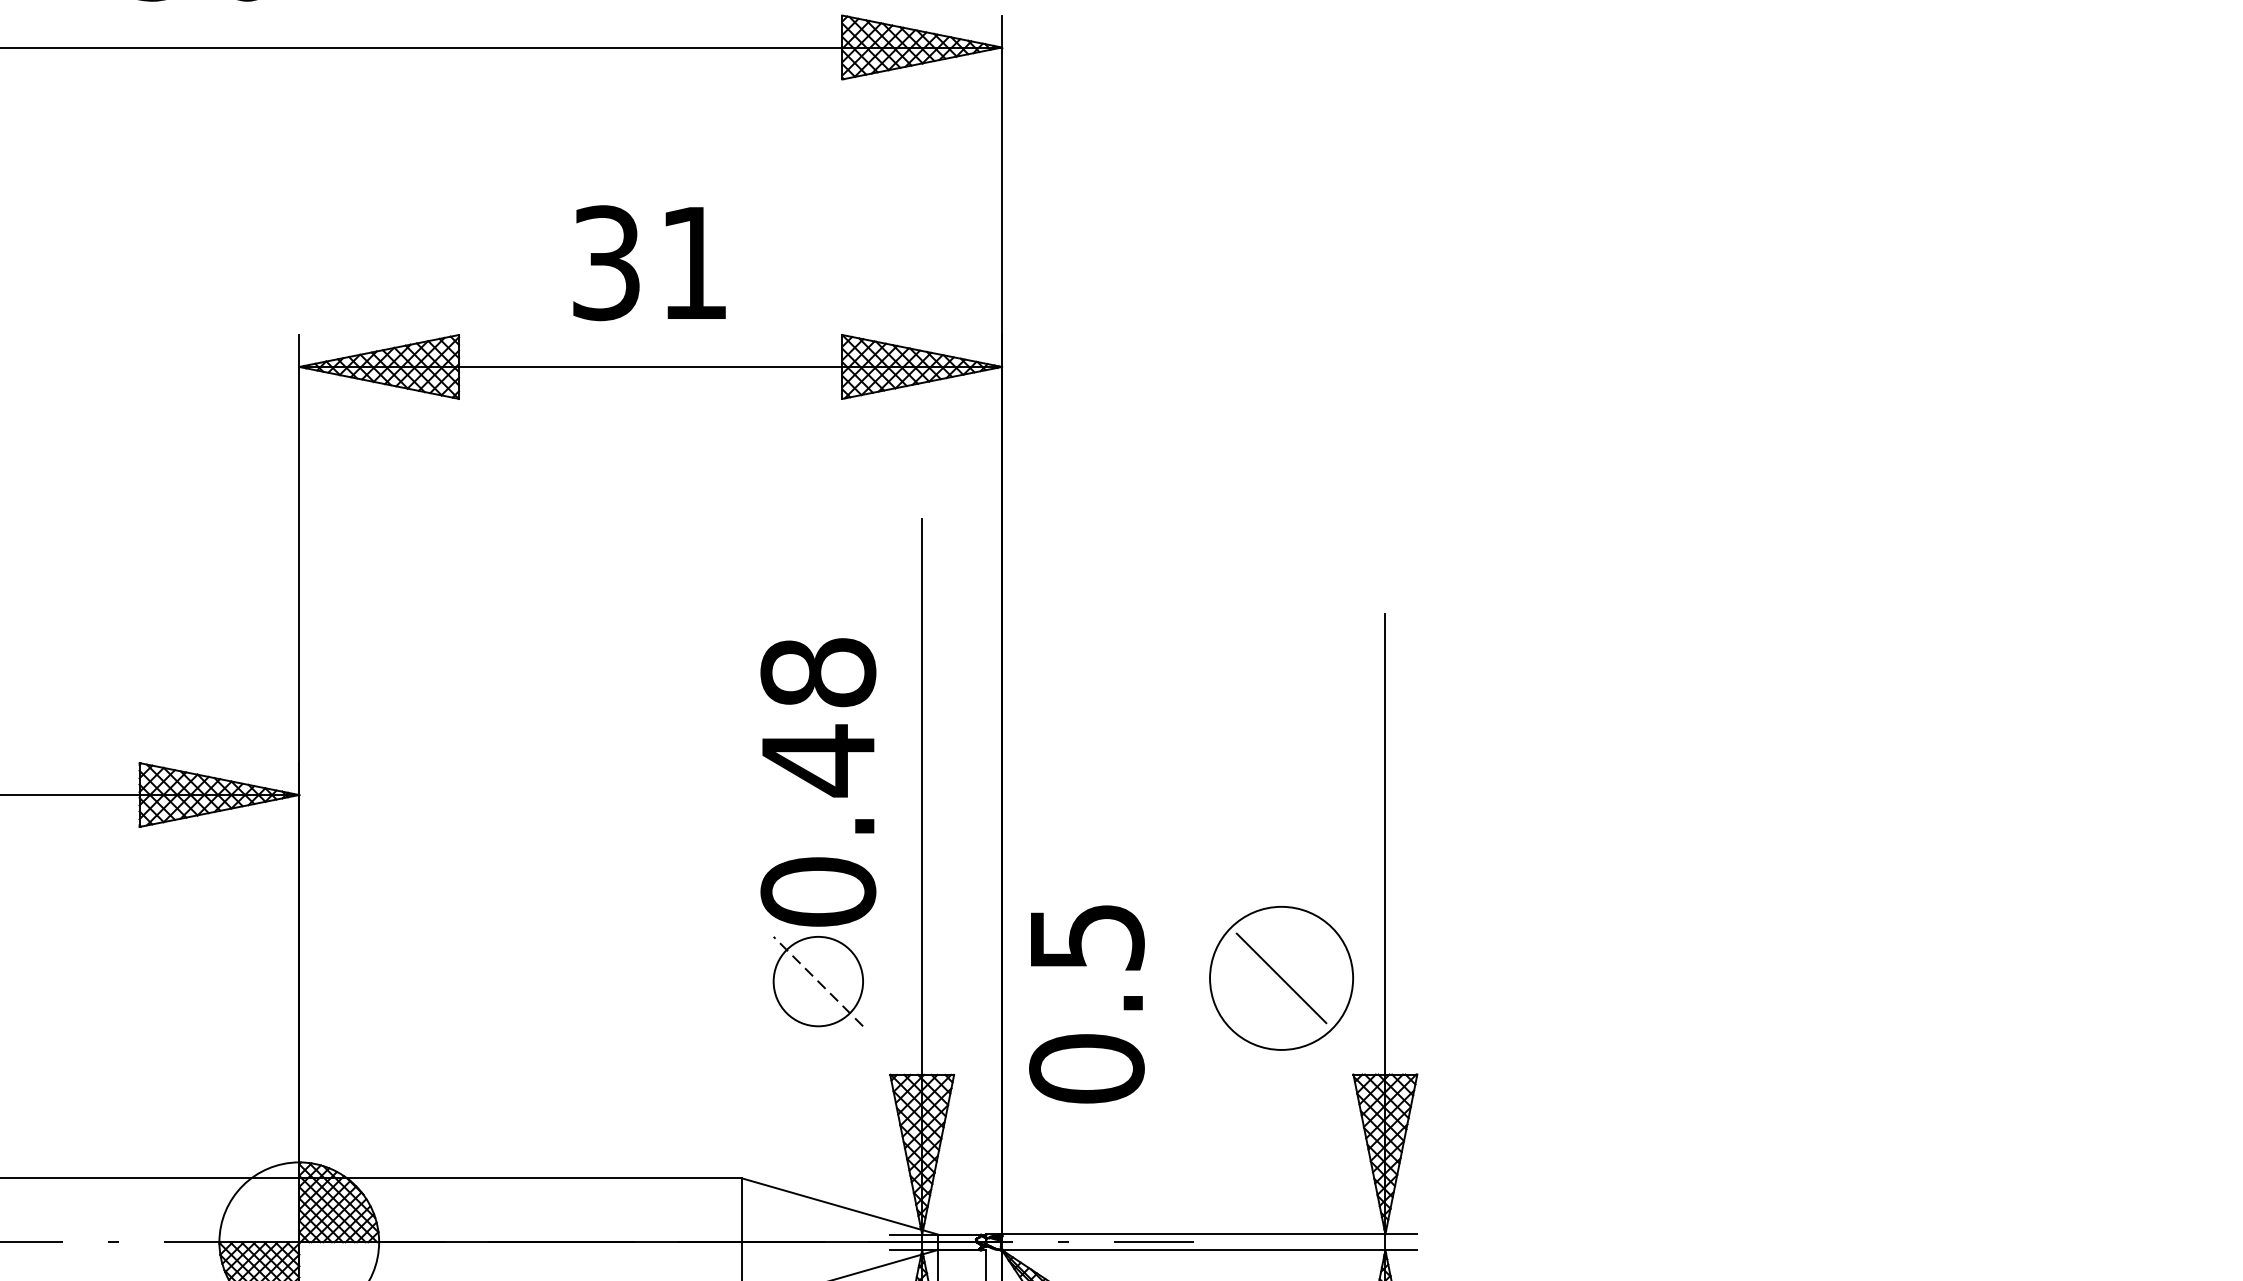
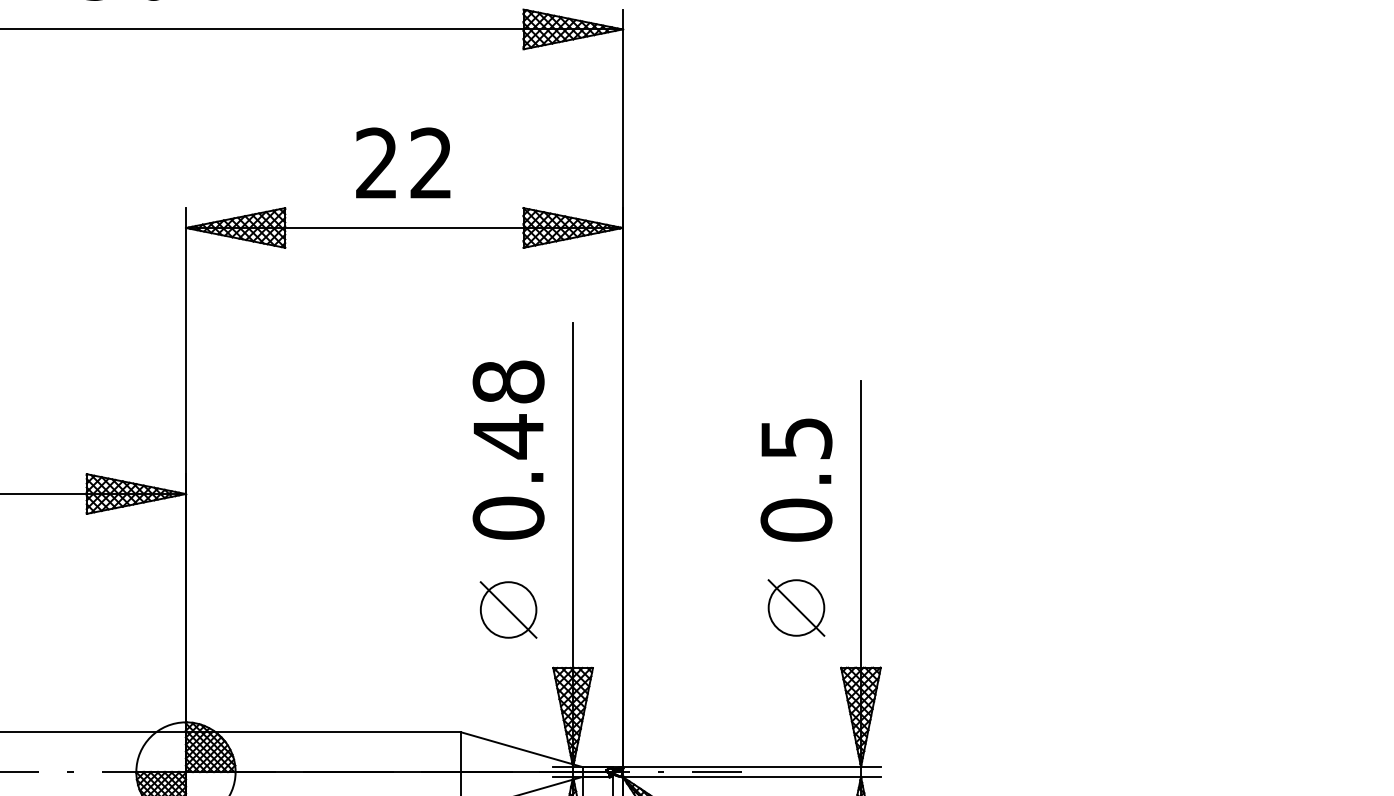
text: (649, 263) -> (403, 163), 31 -> 22
text: (818, 781) -> (508, 449), moved
circle: (1281, 977) -> (796, 607), size x0.62
line: (818, 980) -> (508, 609), dashed -> solid
text: (1086, 1003) -> (796, 479), moved

